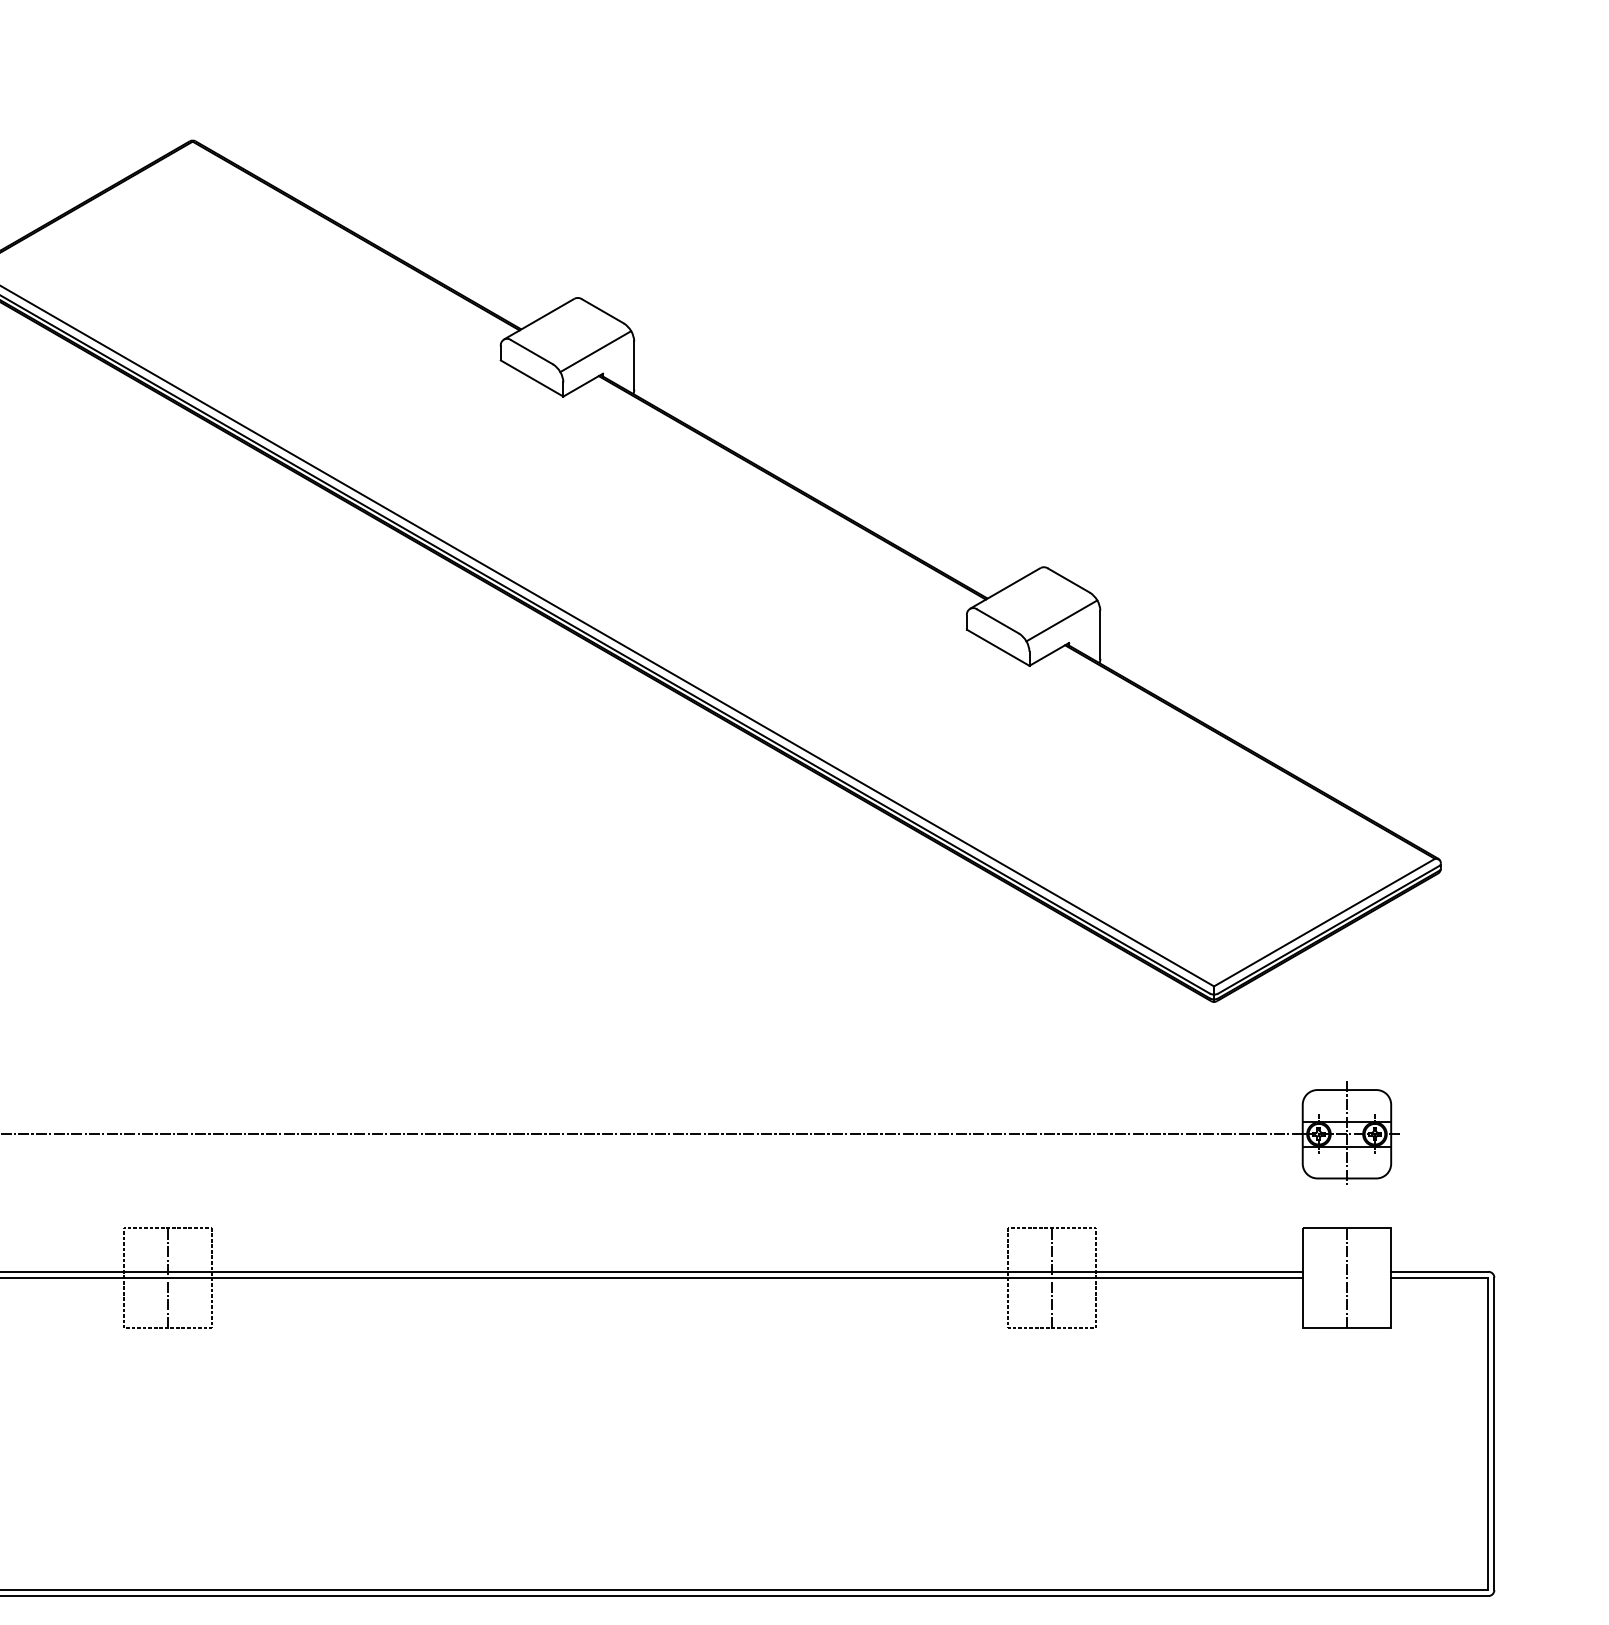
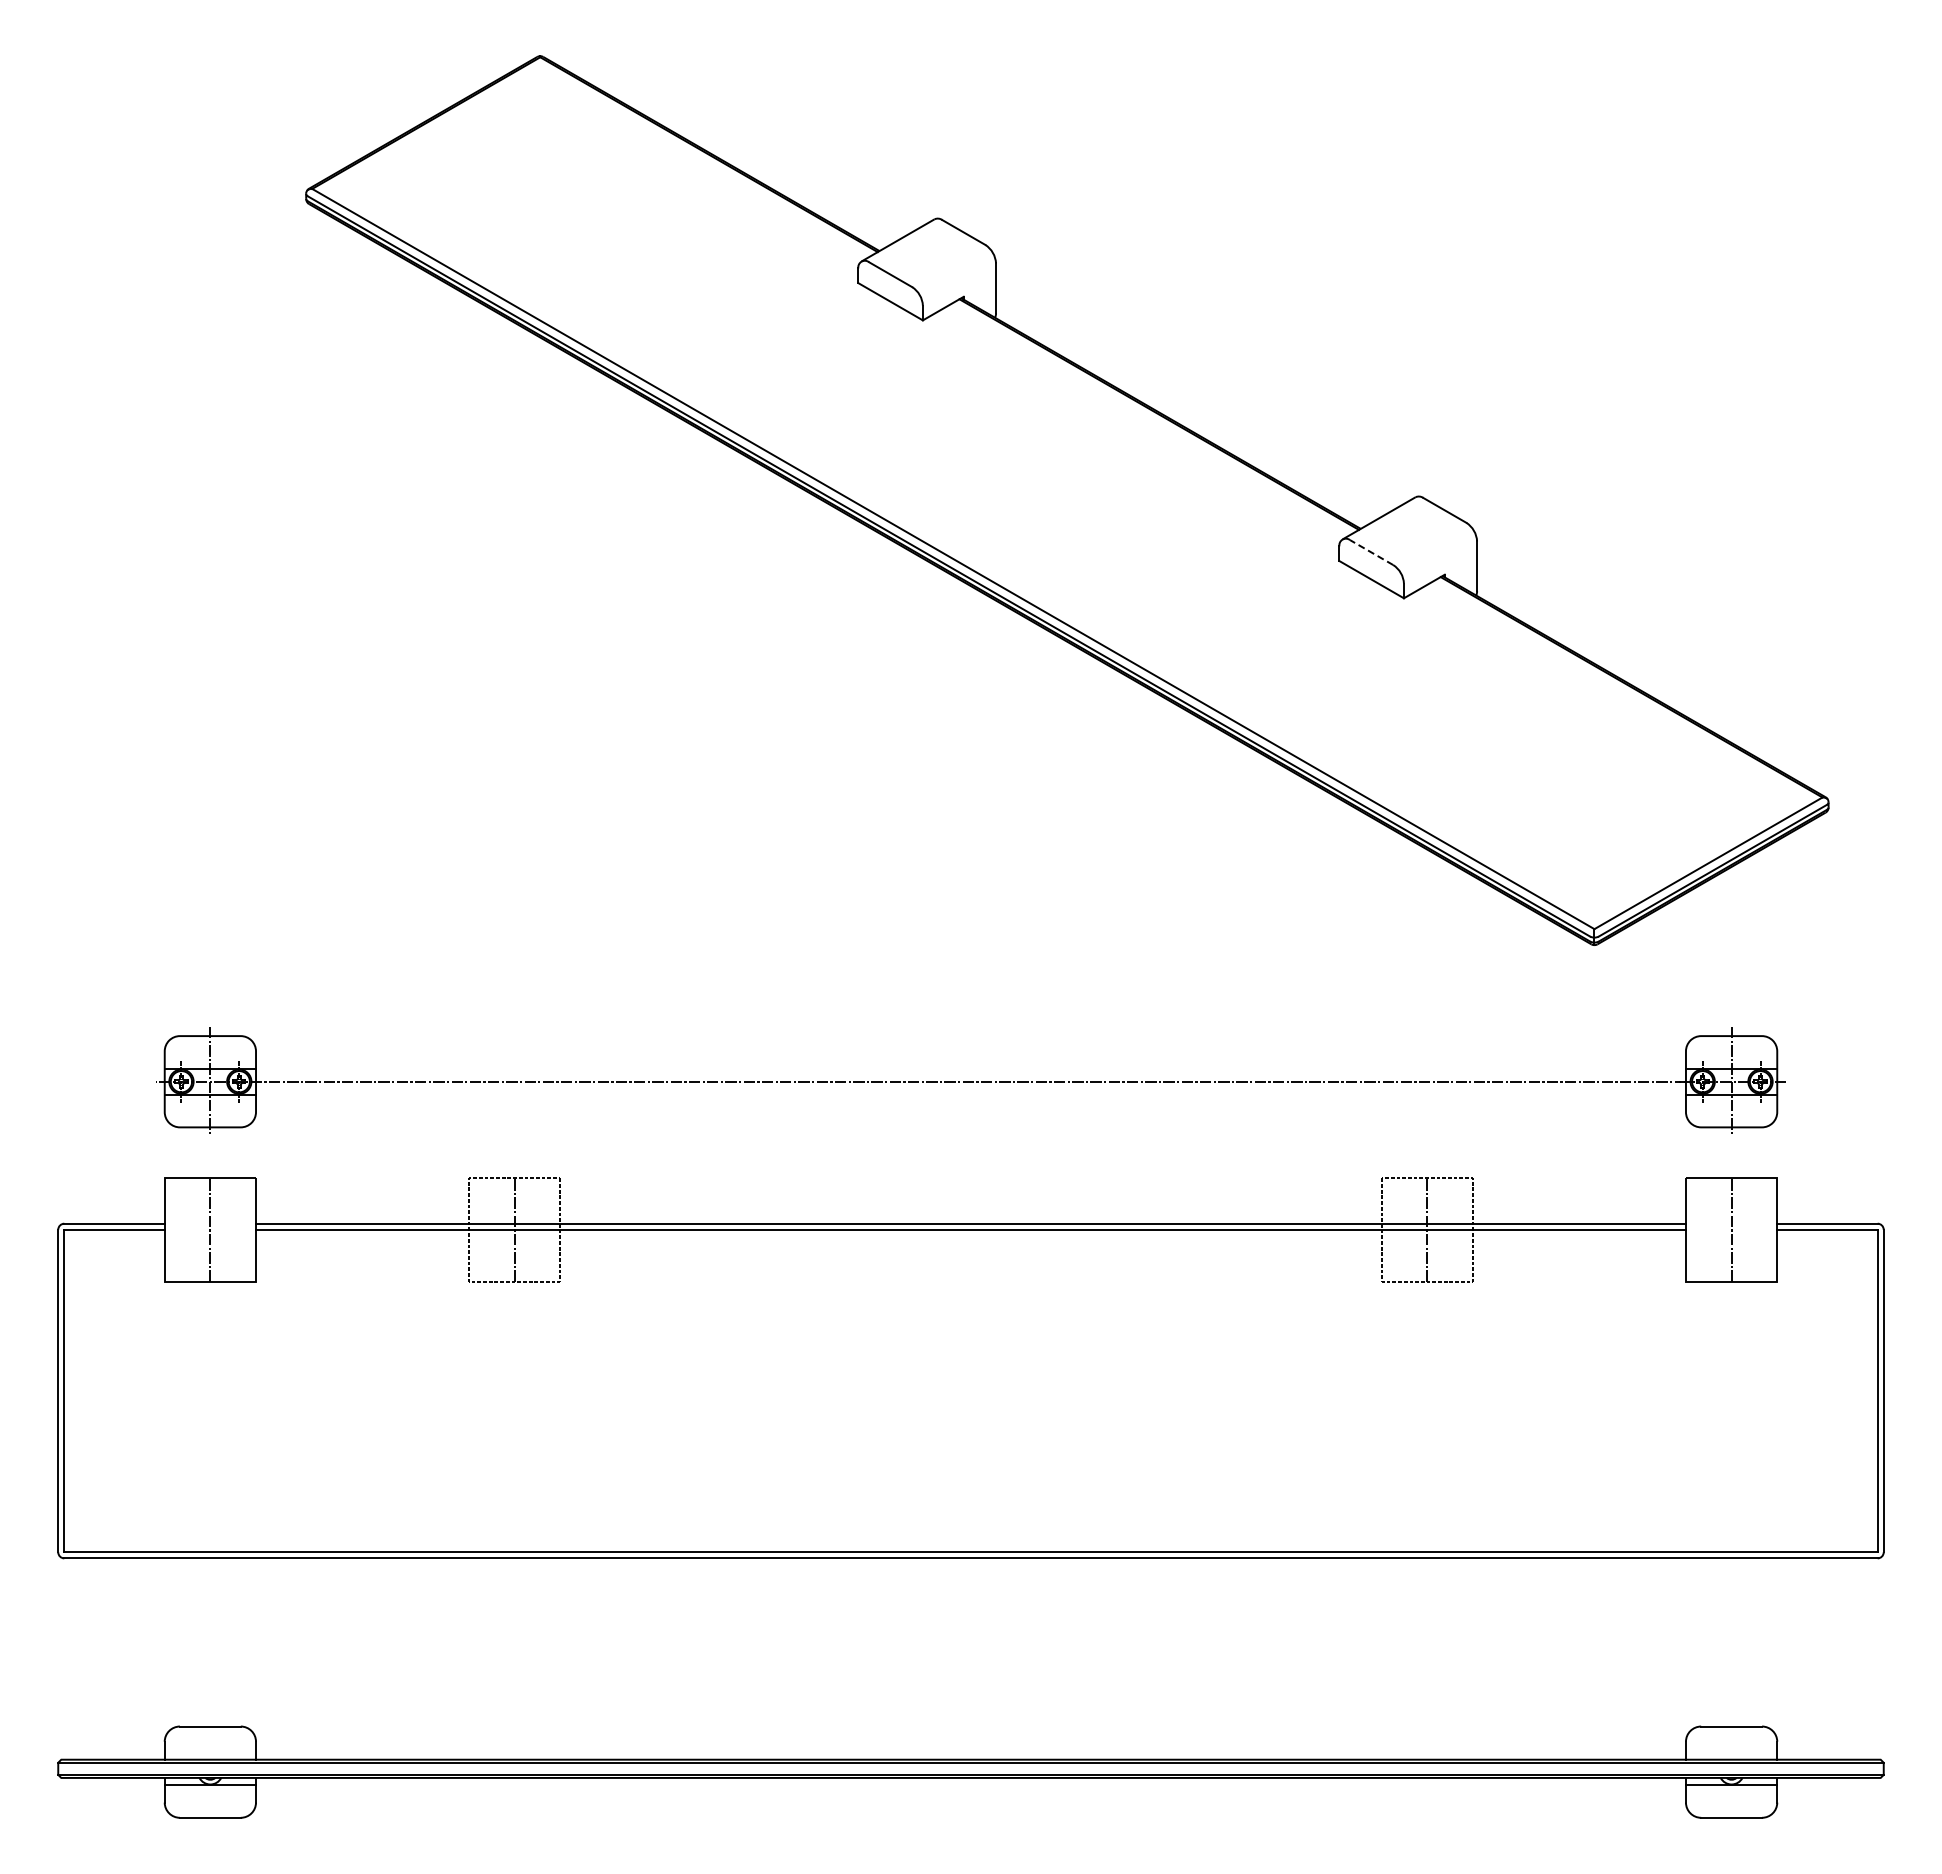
line: (594, 351) -> (955, 273), removed
line: (1061, 620) -> (1436, 551), removed
line: (998, 621) -> (1371, 552), solid -> dashed

